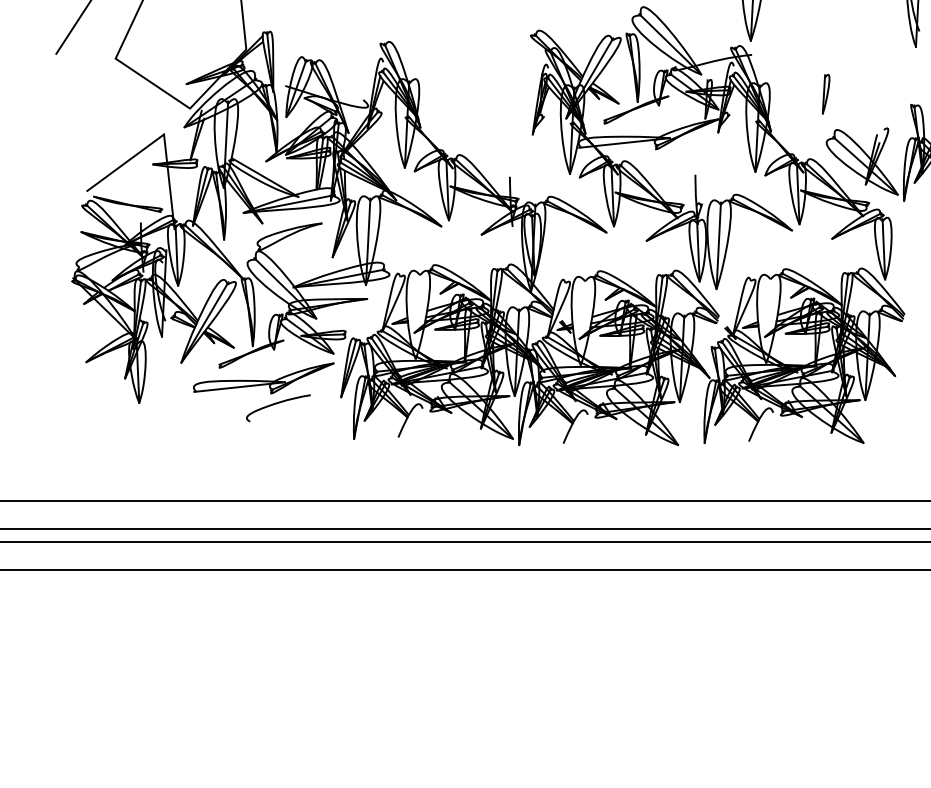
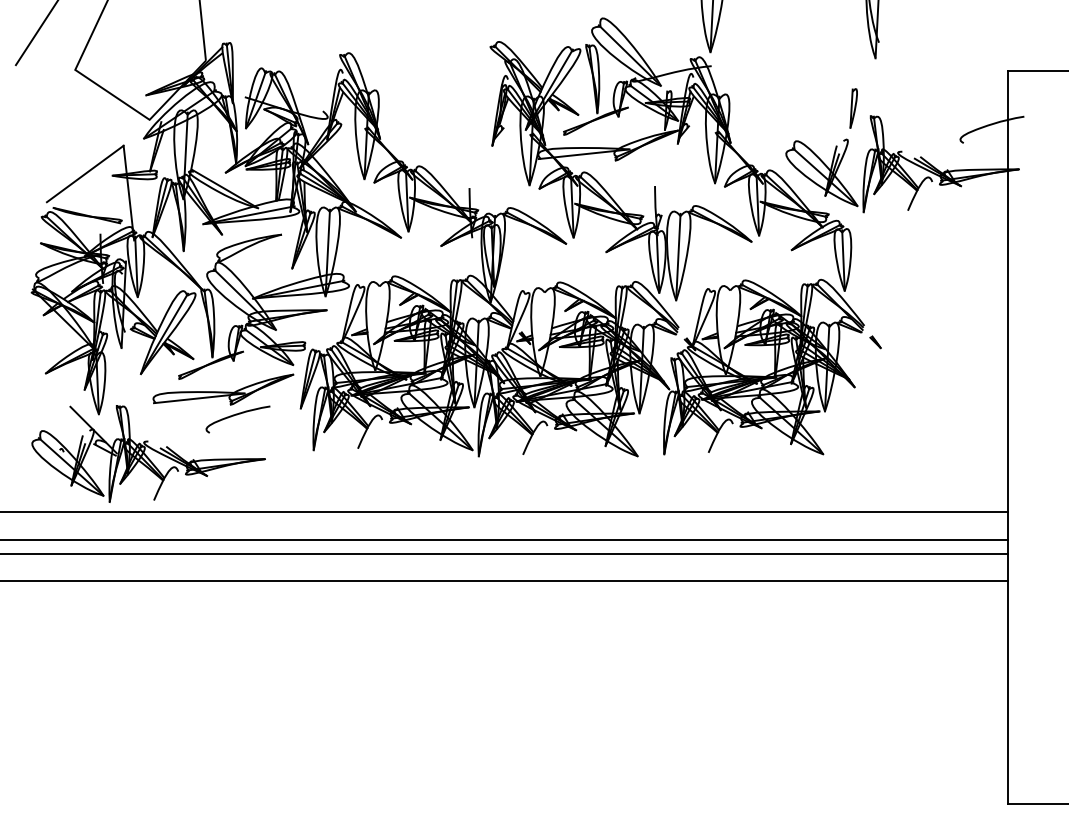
part: (825, 94) -> (853, 108), moved
part: (915, 331) -> (875, 342), added
part: (188, 442) -> (148, 453), added

